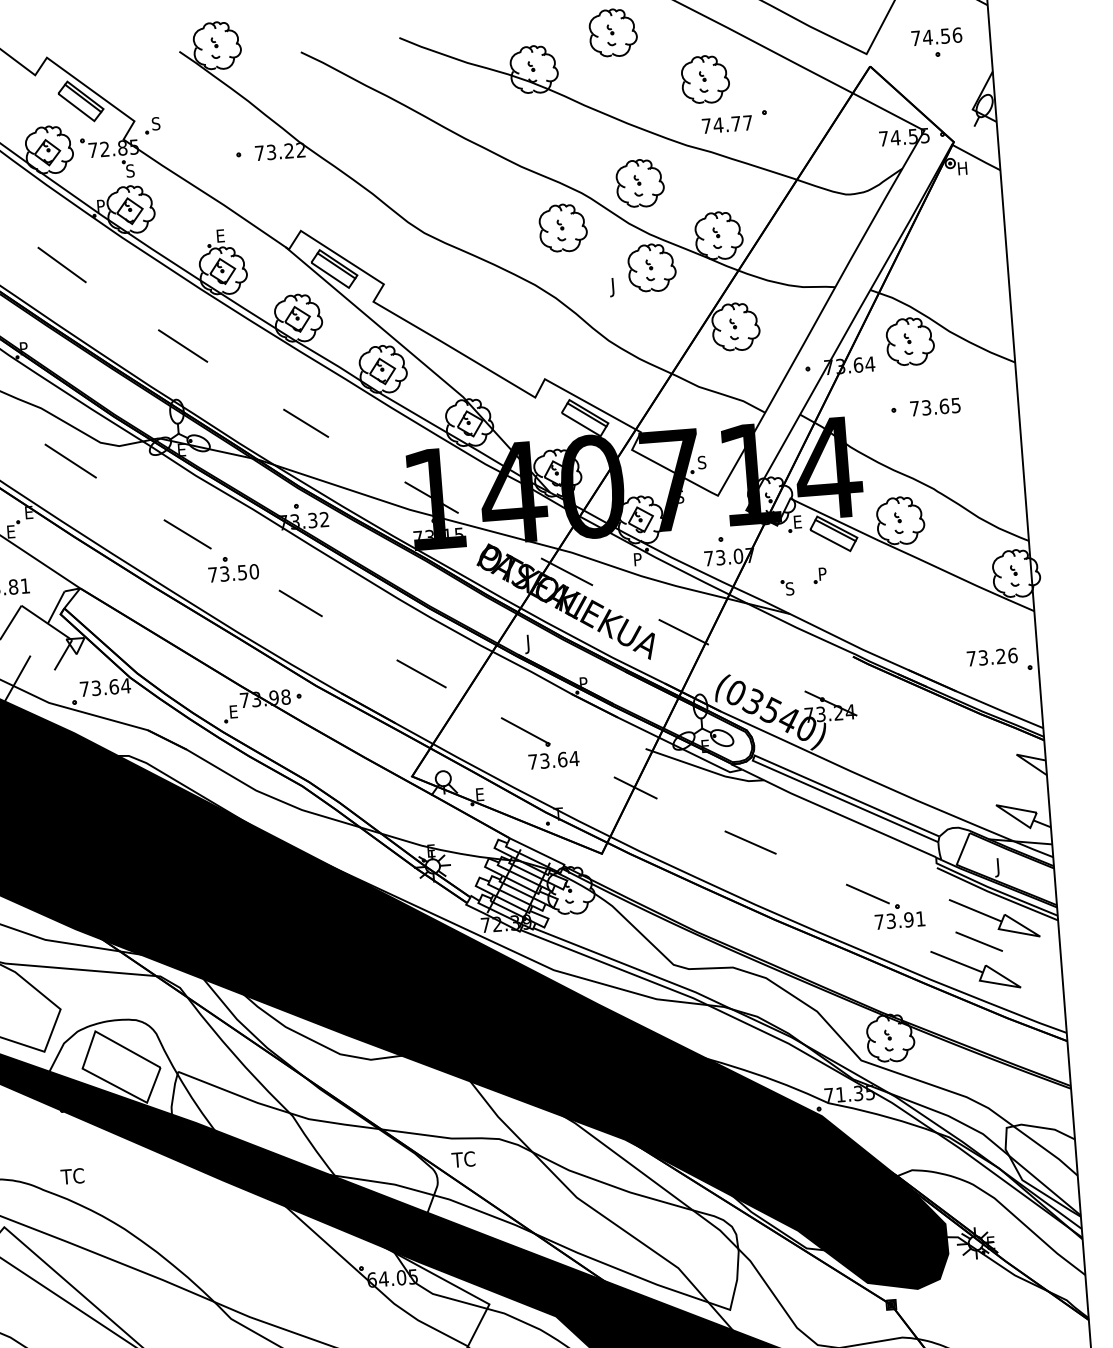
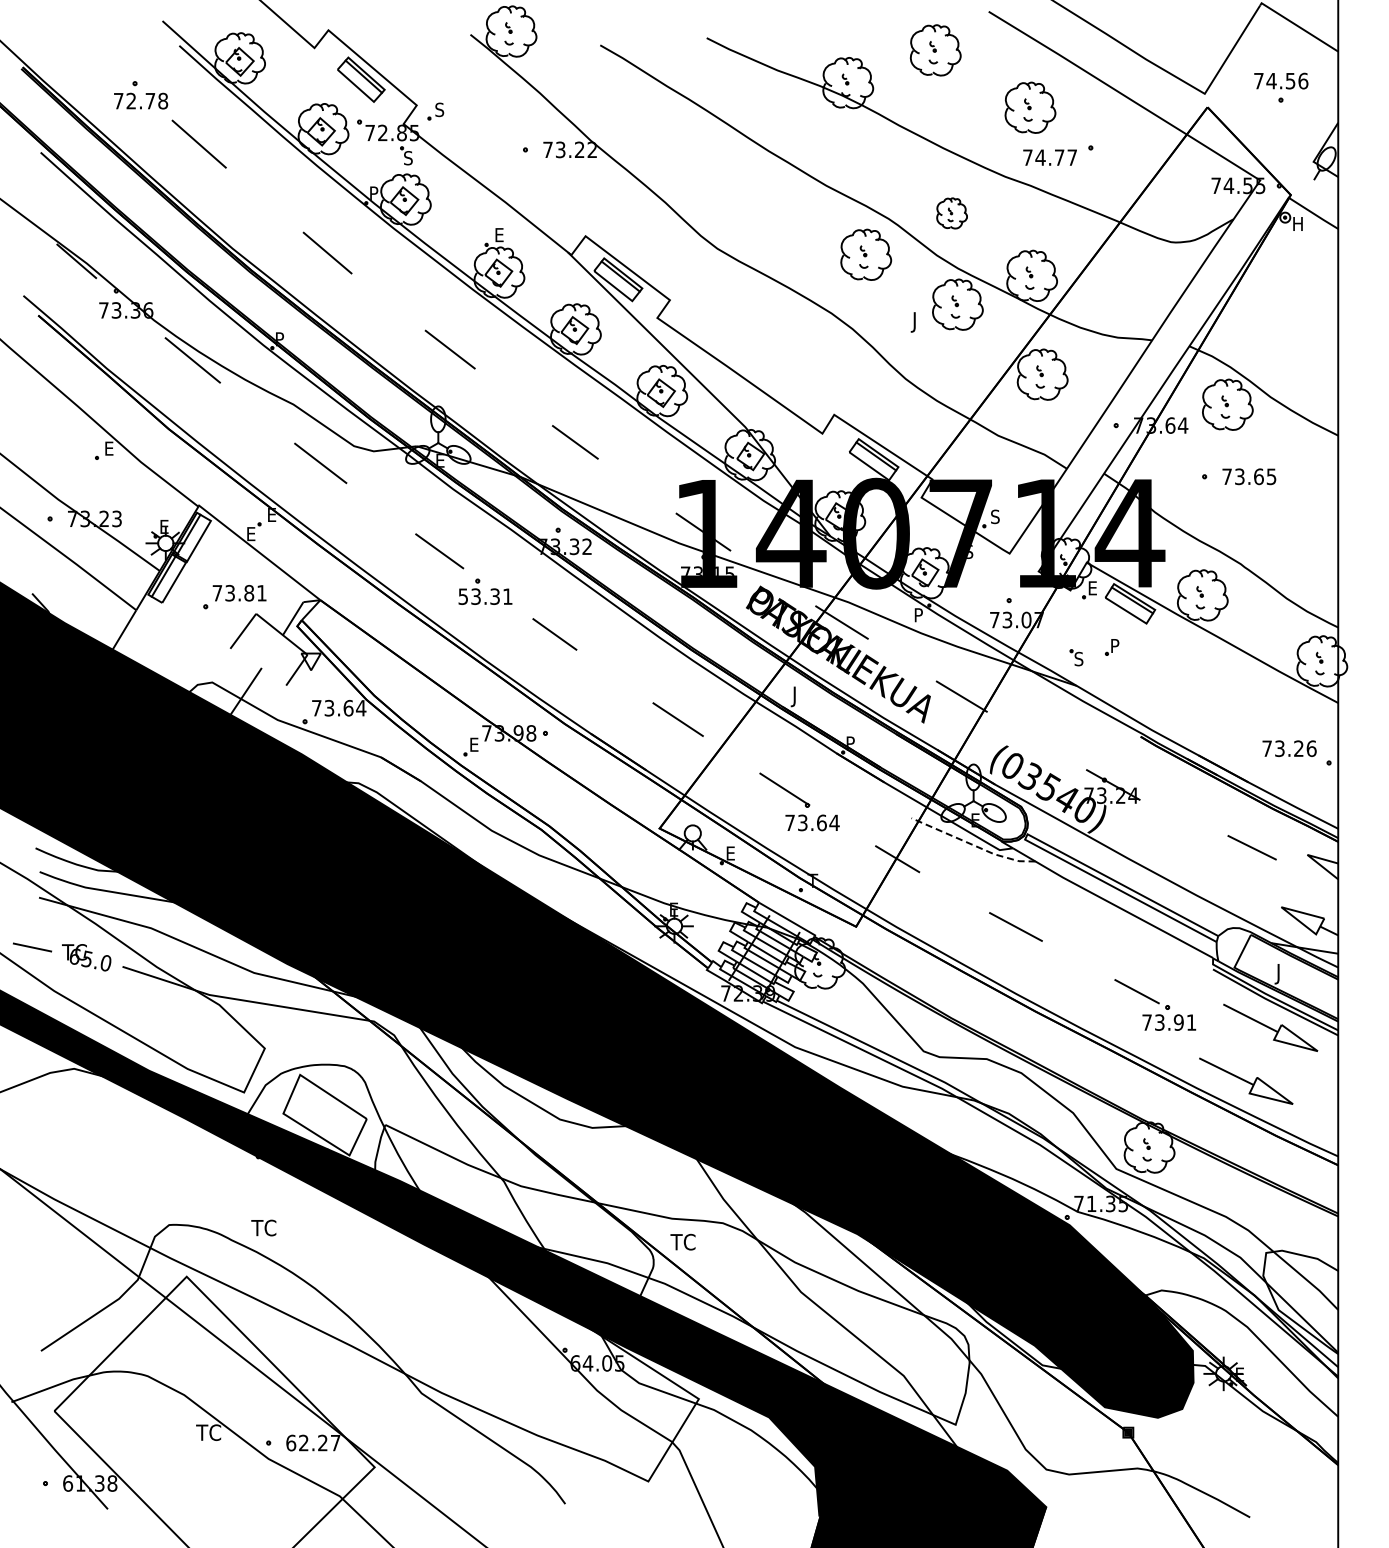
part: (639, 183) -> (951, 213), size x0.6
text: (233, 573) -> (485, 596), 73.50 -> 53.31
line: (705, 769) -> (973, 845), solid -> dashed
line: (978, 941) -> (1251, 847), moved

